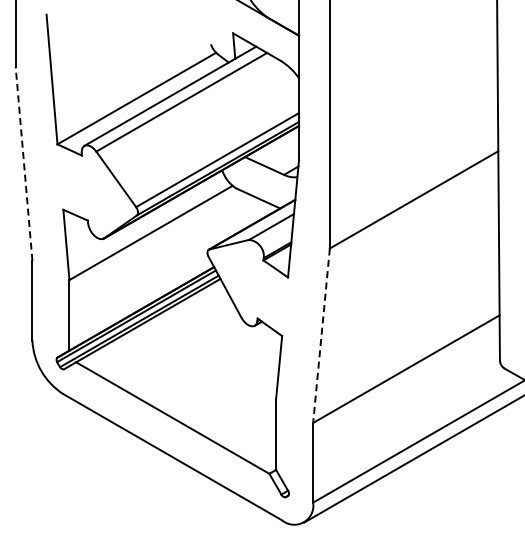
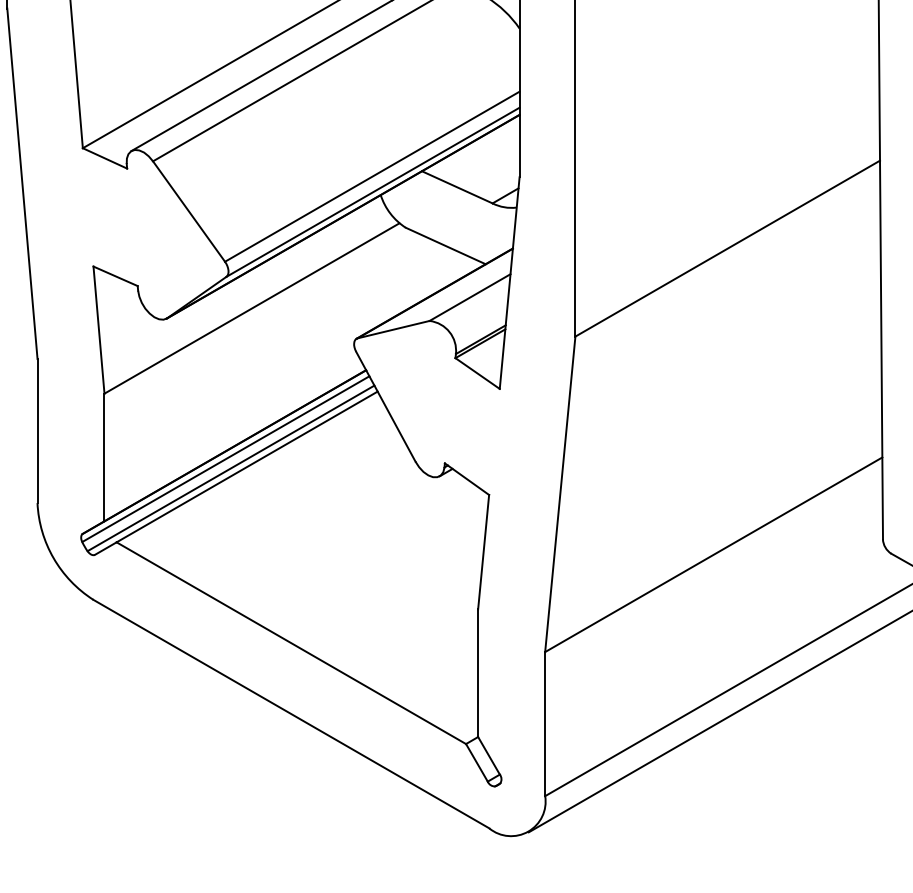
line: (24, 163) -> (23, 182), dashed -> solid
line: (321, 335) -> (560, 493), dashed -> solid

